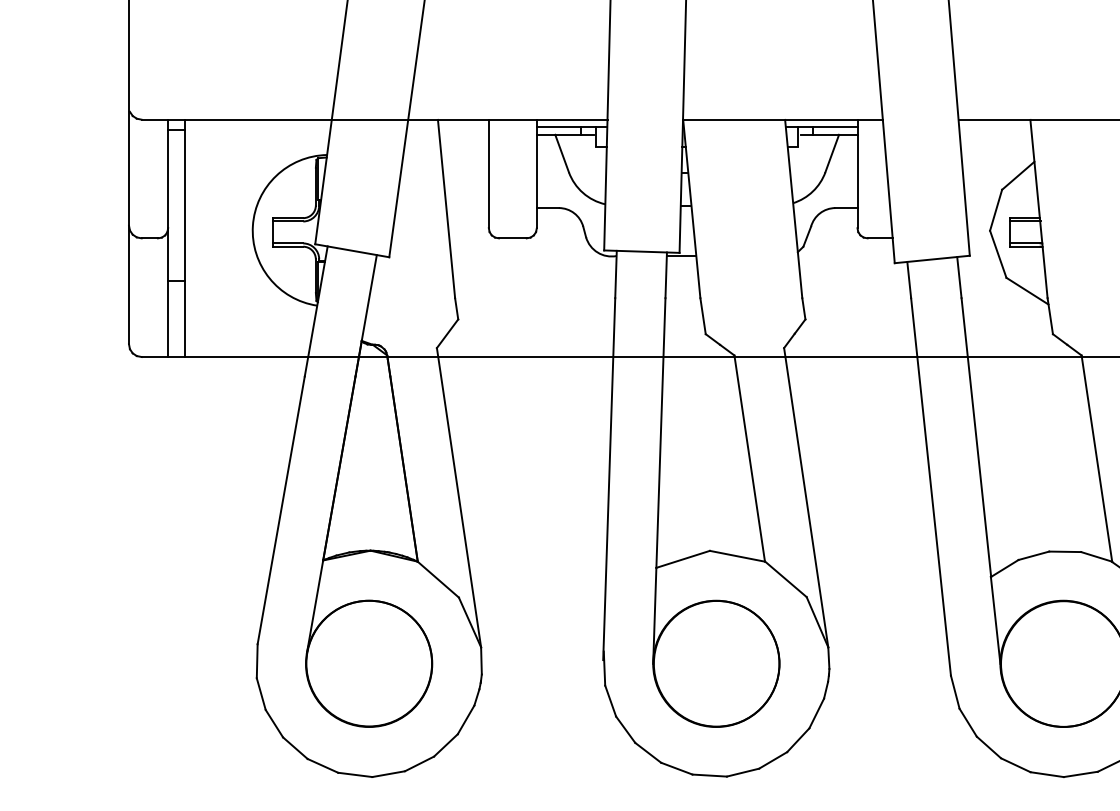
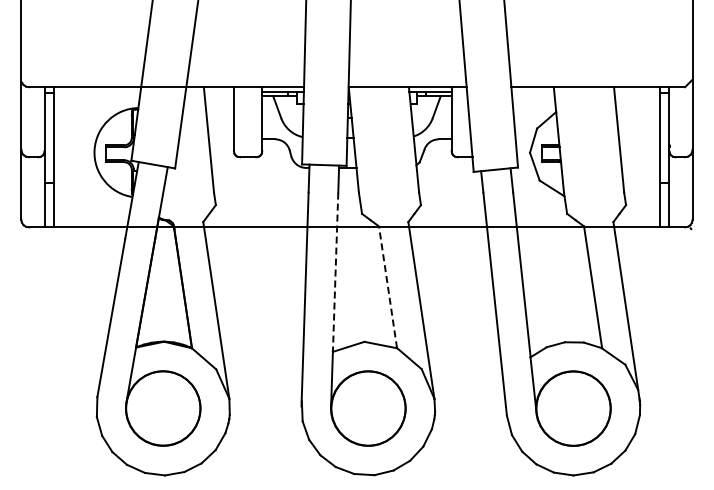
line: (660, 433) -> (335, 272), solid -> dashed
line: (750, 458) -> (388, 287), solid -> dashed

